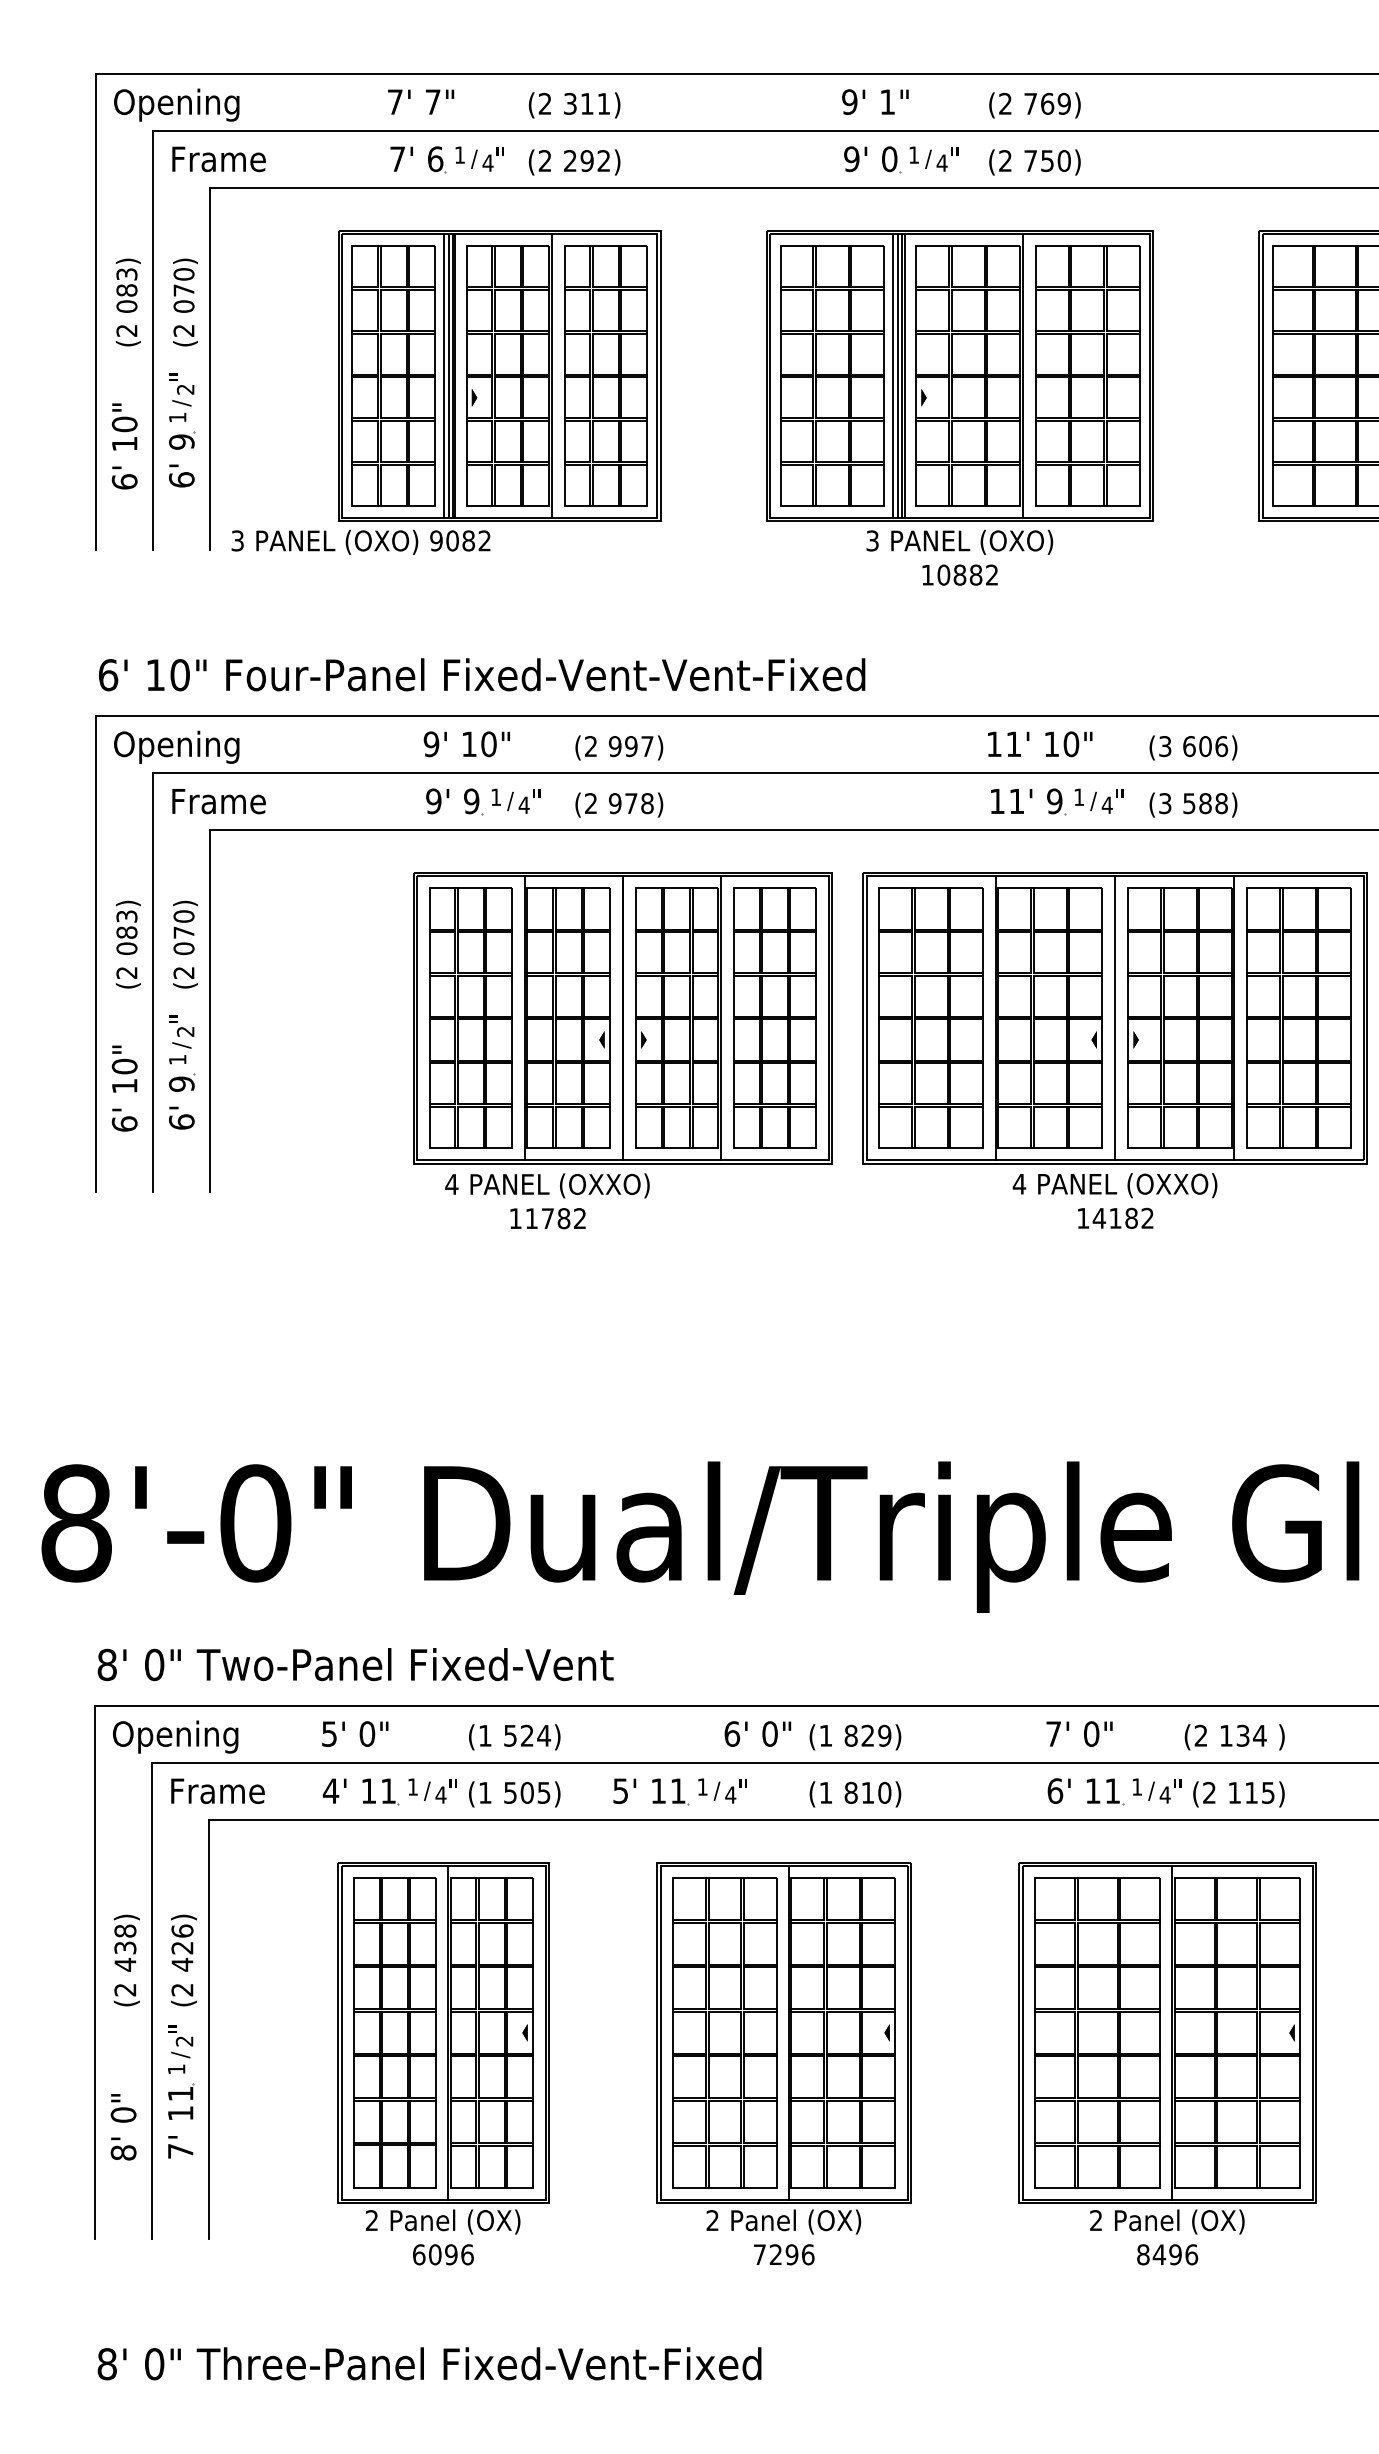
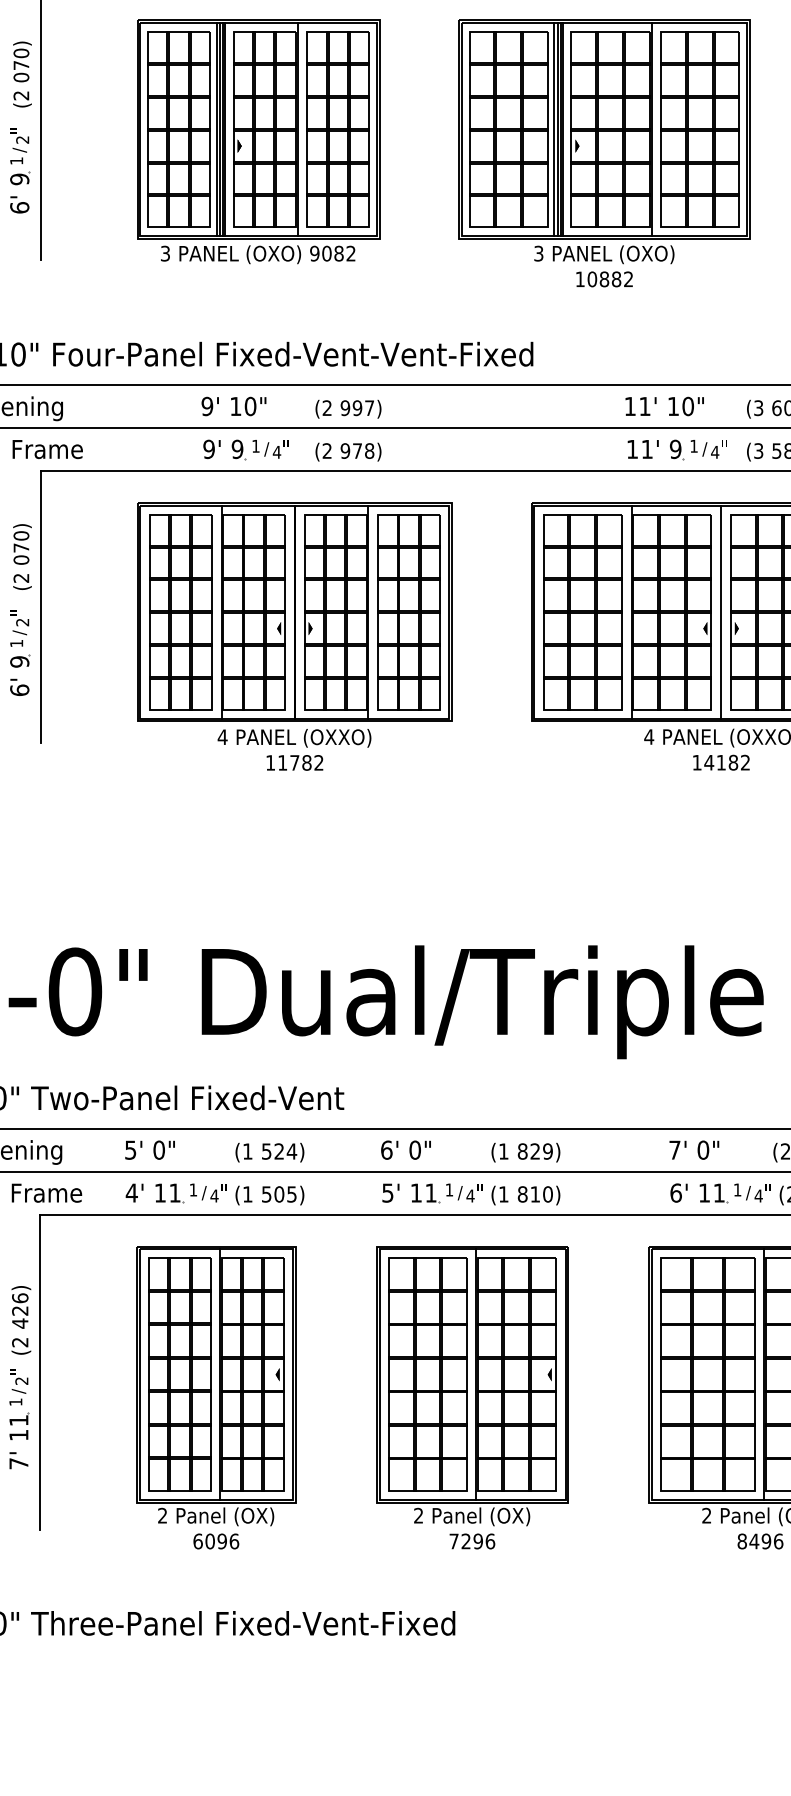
text: (360, 541) -> (257, 254), moved
part: (622, 1018) -> (294, 612), moved
text: (757, 1733) -> (405, 1149), moved
part: (679, 1791) -> (432, 1193), moved

